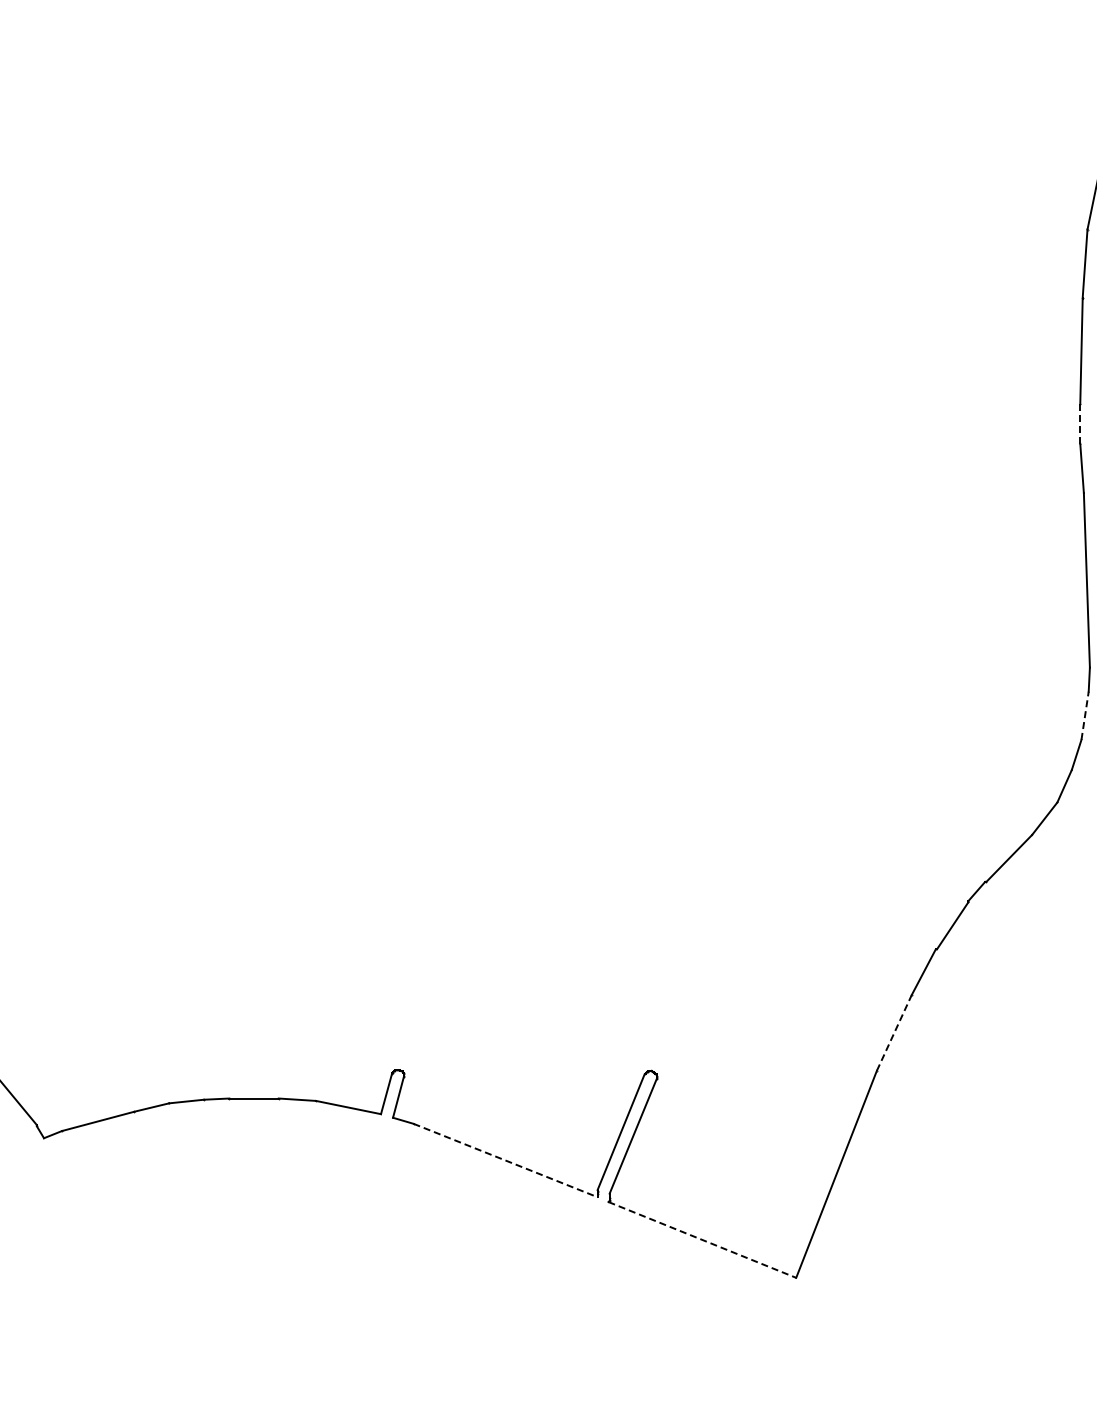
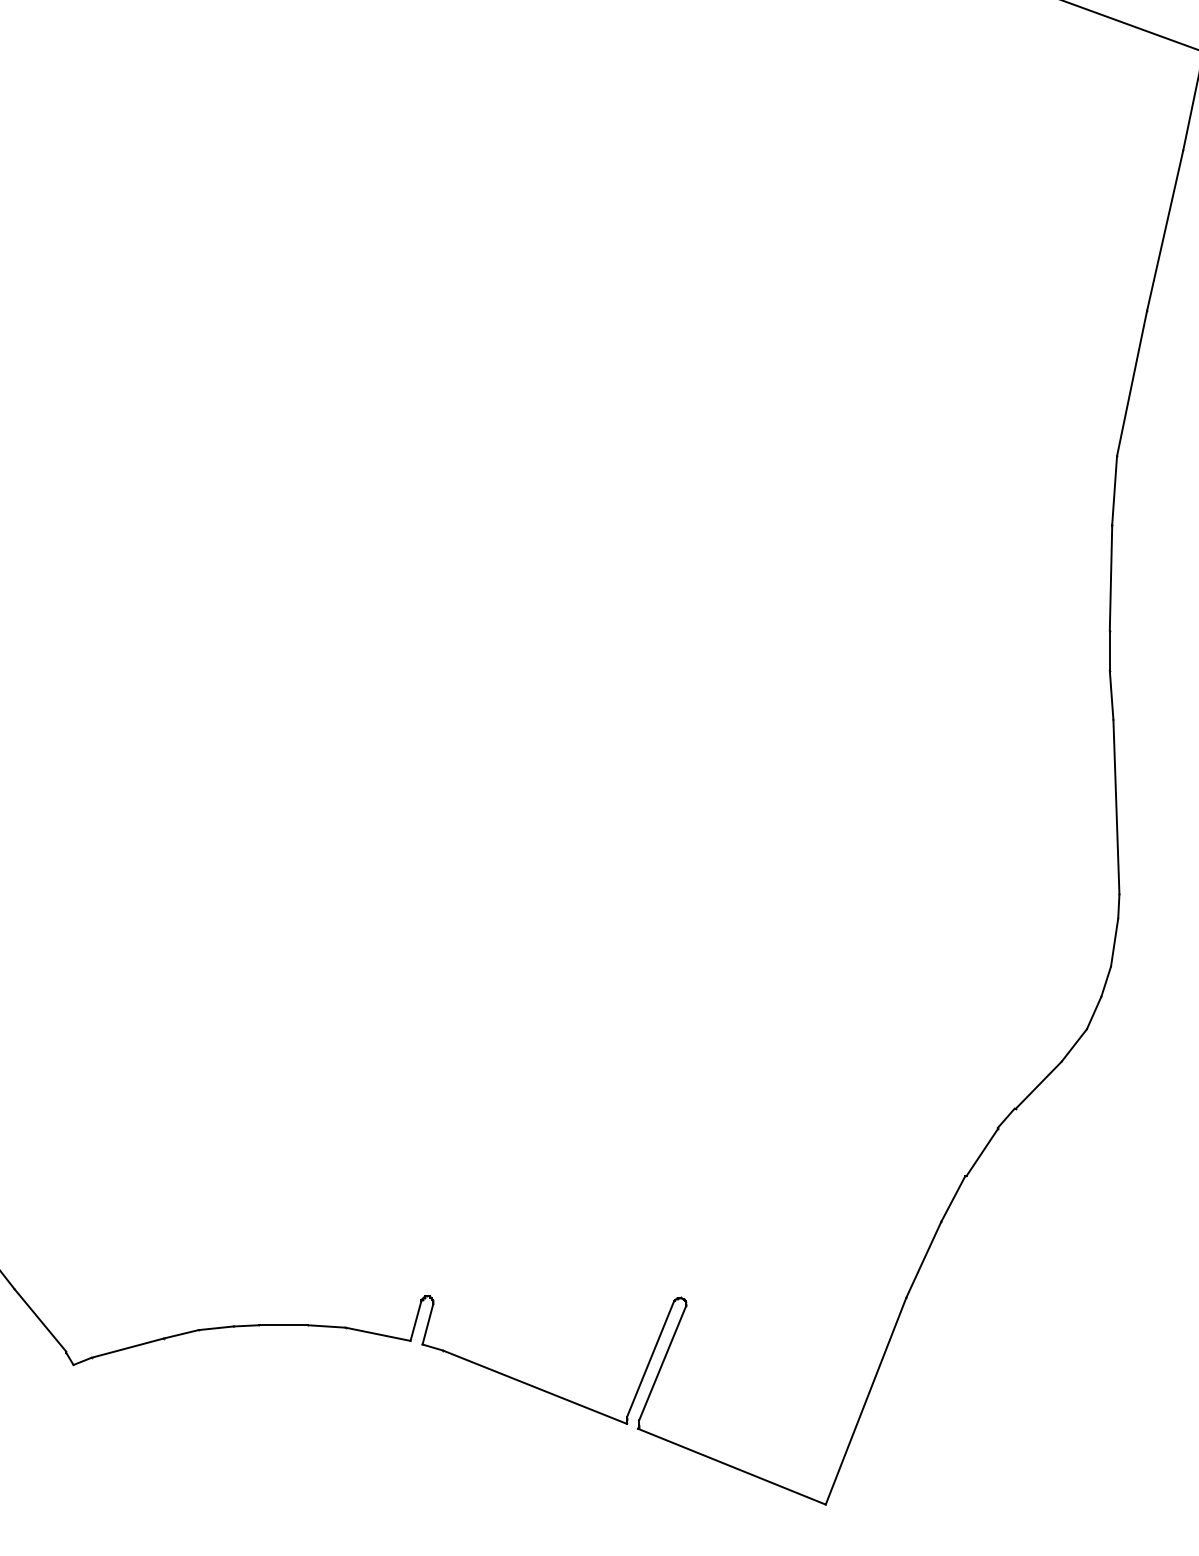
line: (1079, 423) -> (1109, 650), dashed -> solid
line: (1084, 715) -> (1114, 942), dashed -> solid
line: (893, 1032) -> (923, 1259), dashed -> solid
line: (505, 1160) -> (535, 1387), dashed -> solid
line: (702, 1239) -> (732, 1466), dashed -> solid

